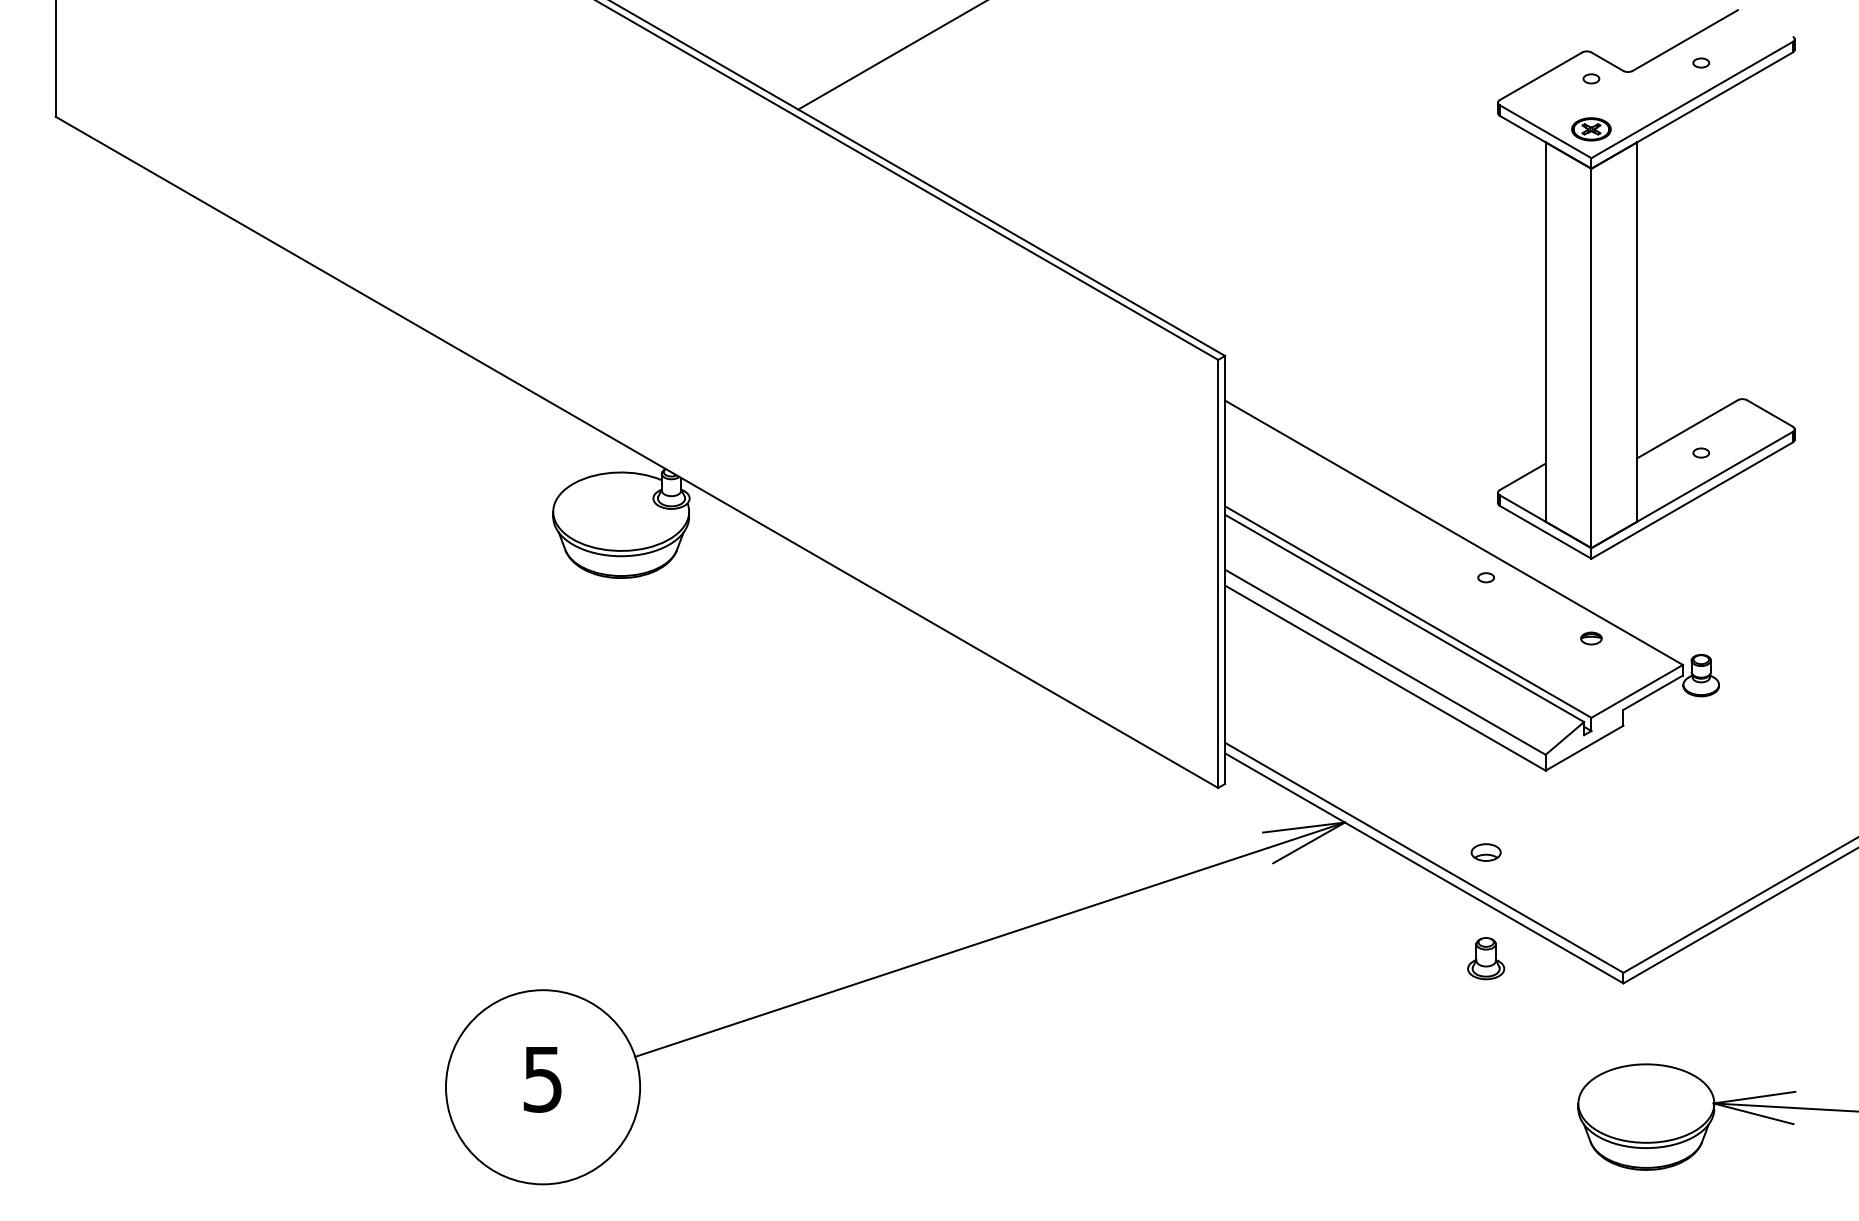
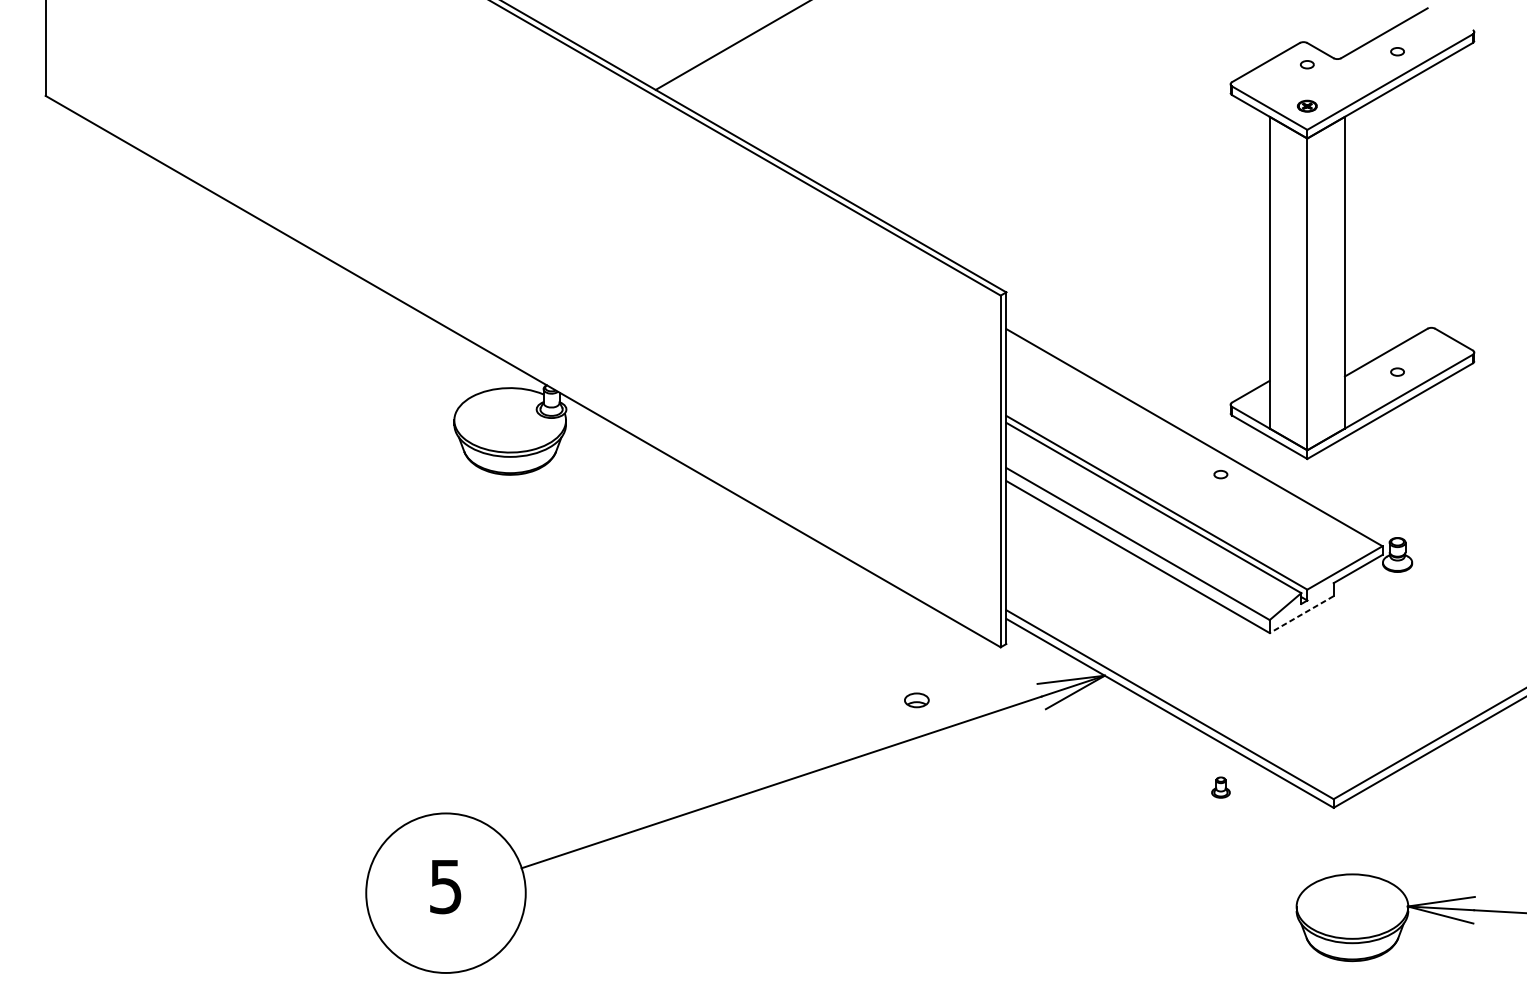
part: (1591, 129) -> (1307, 106), size x0.6
part: (1591, 638) -> (1307, 524), removed
line: (1584, 748) -> (1301, 614), solid -> dashed
part: (1485, 852) -> (916, 700), moved
part: (1486, 958) -> (1221, 787), size x0.6

